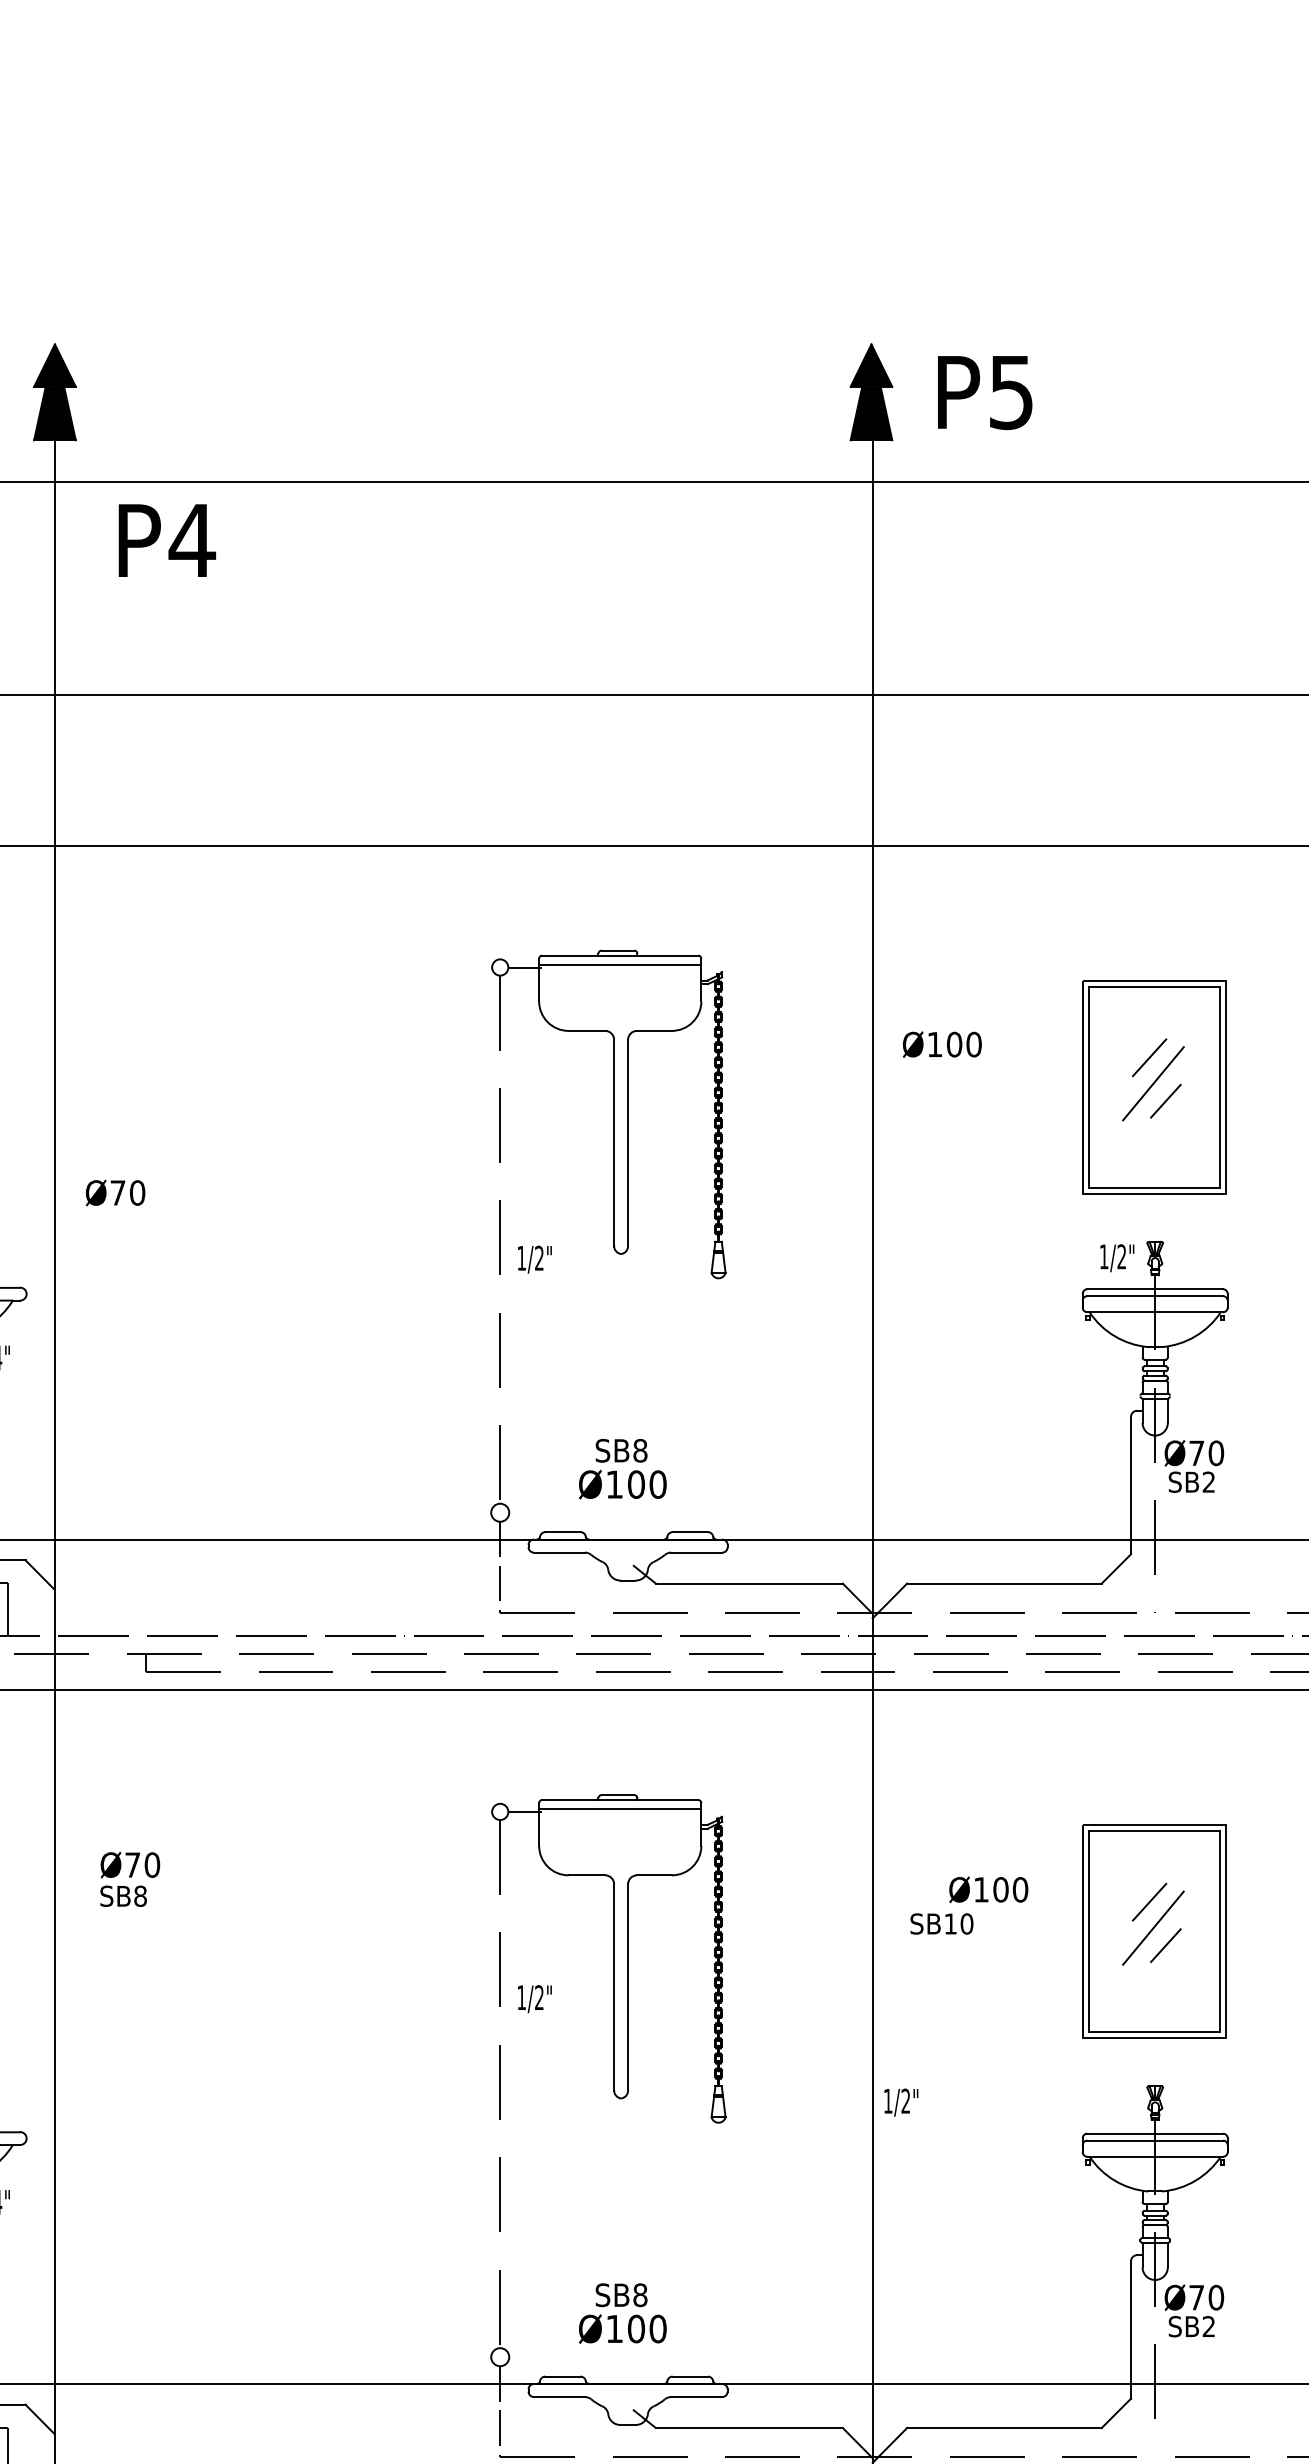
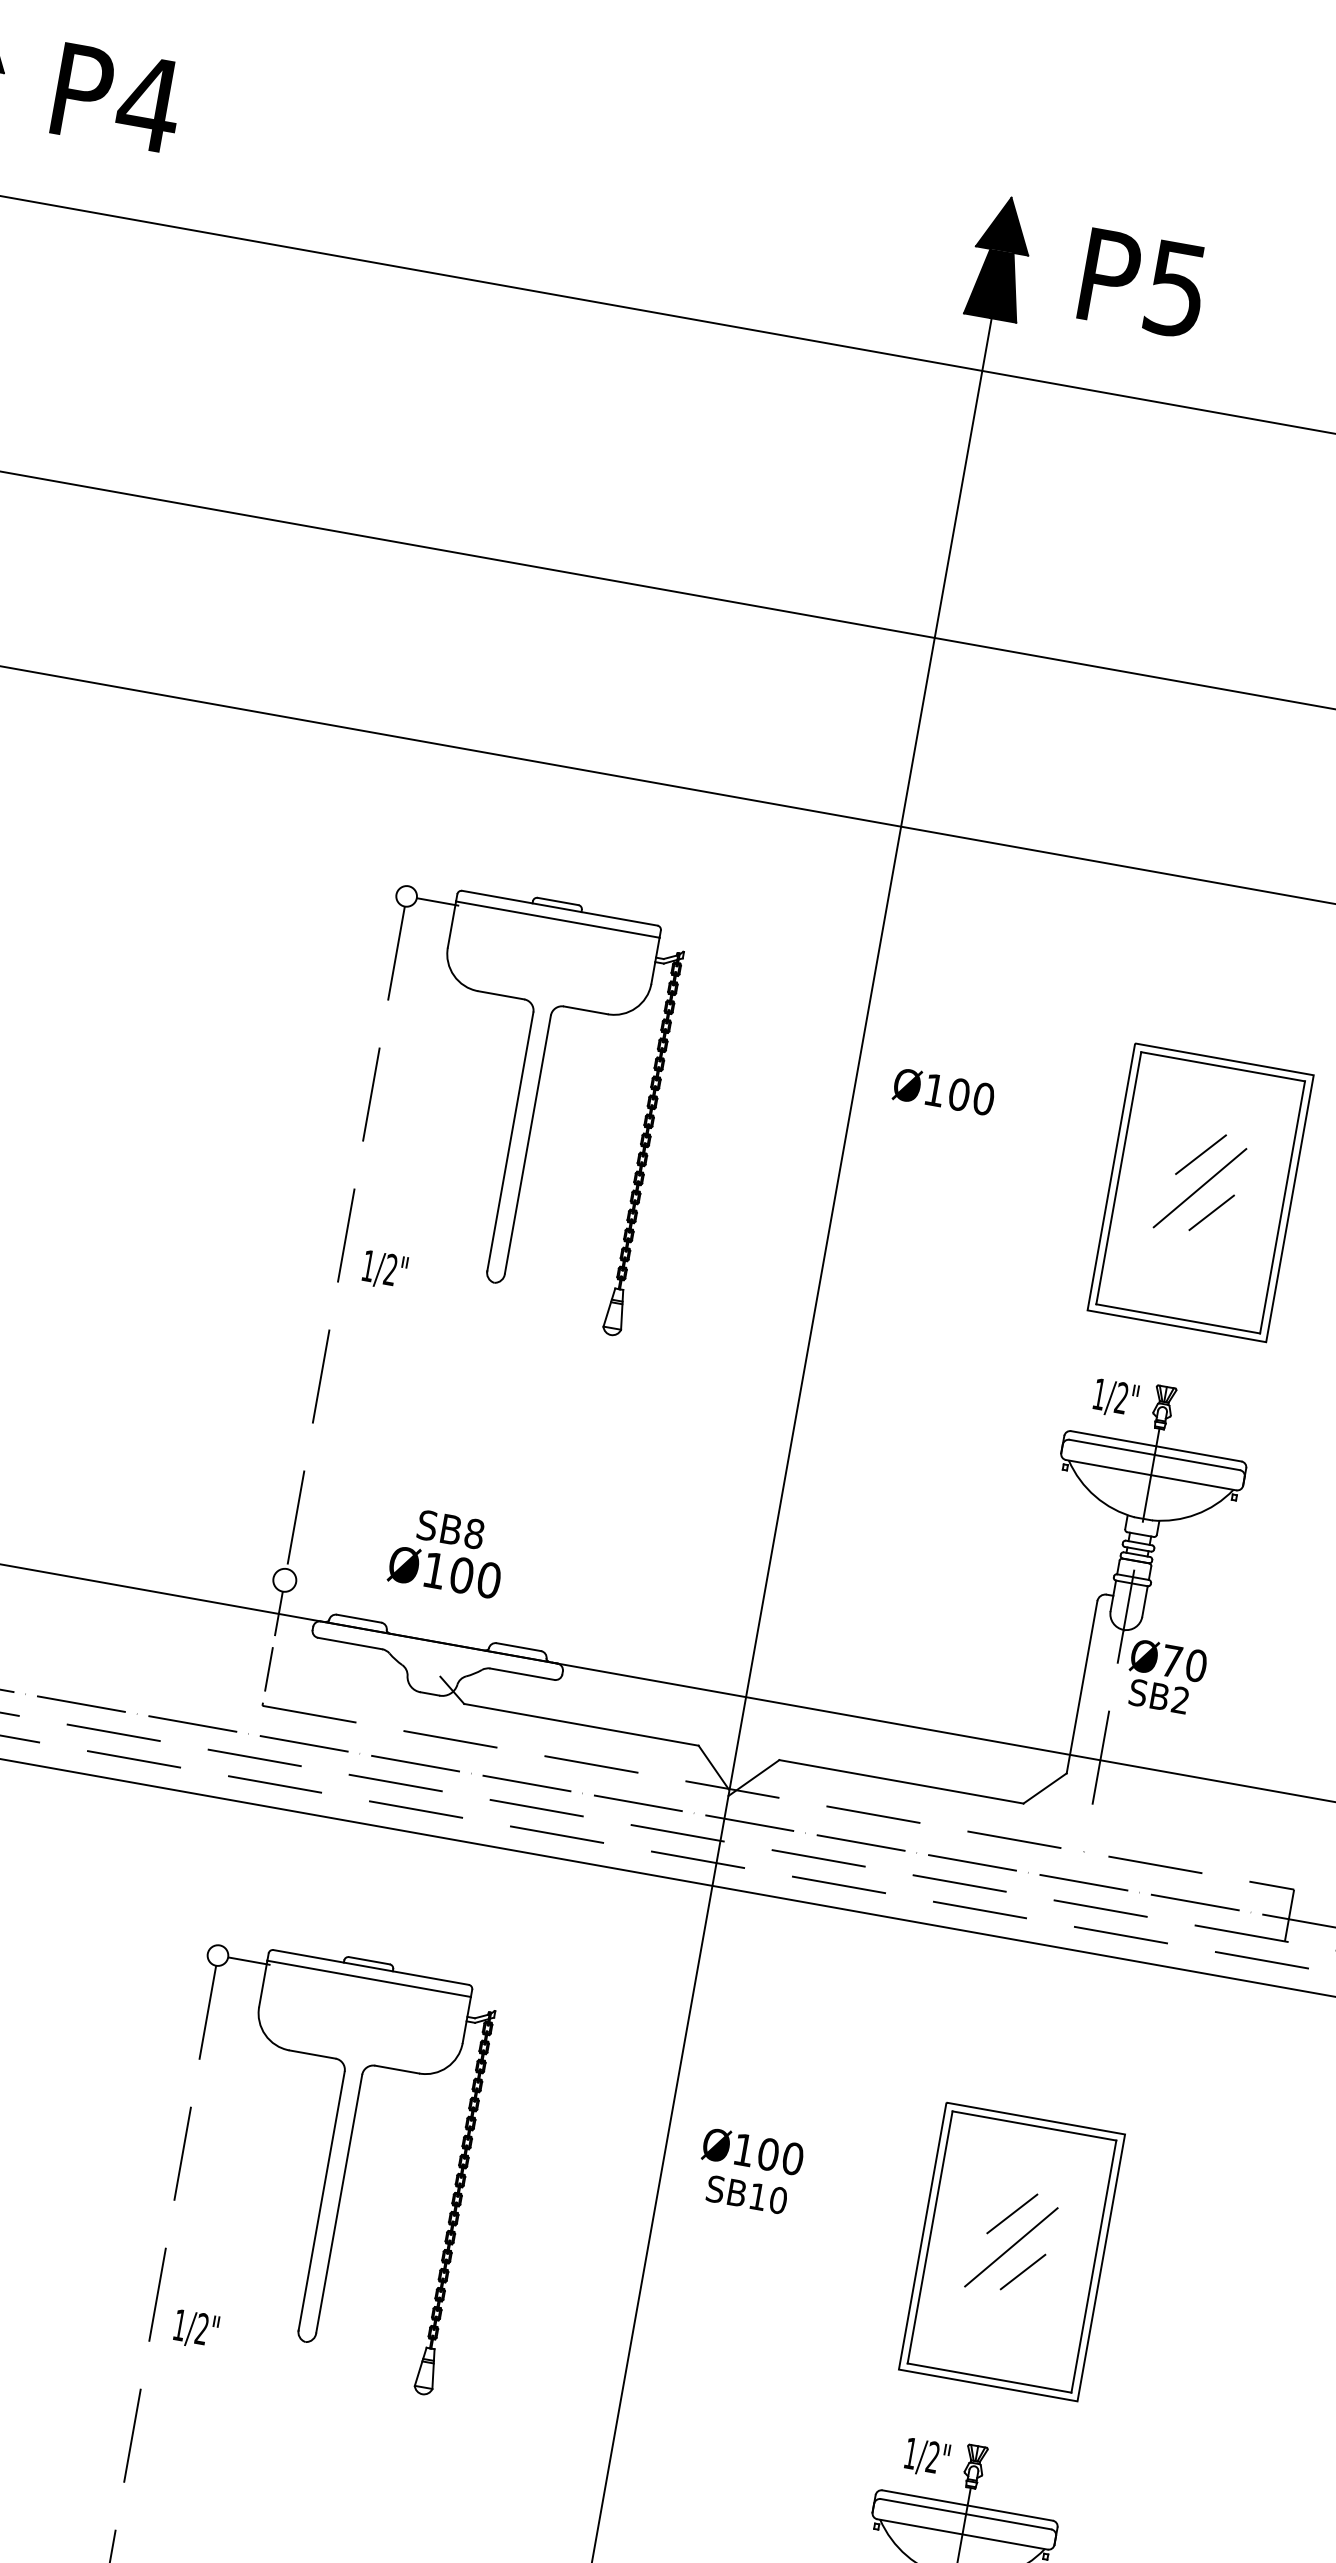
text: (166, 540) -> (116, 98), moved
text: (988, 1889) -> (752, 2151), moved
text: (534, 1999) -> (195, 2330), moved
text: (901, 2102) -> (927, 2457), moved

